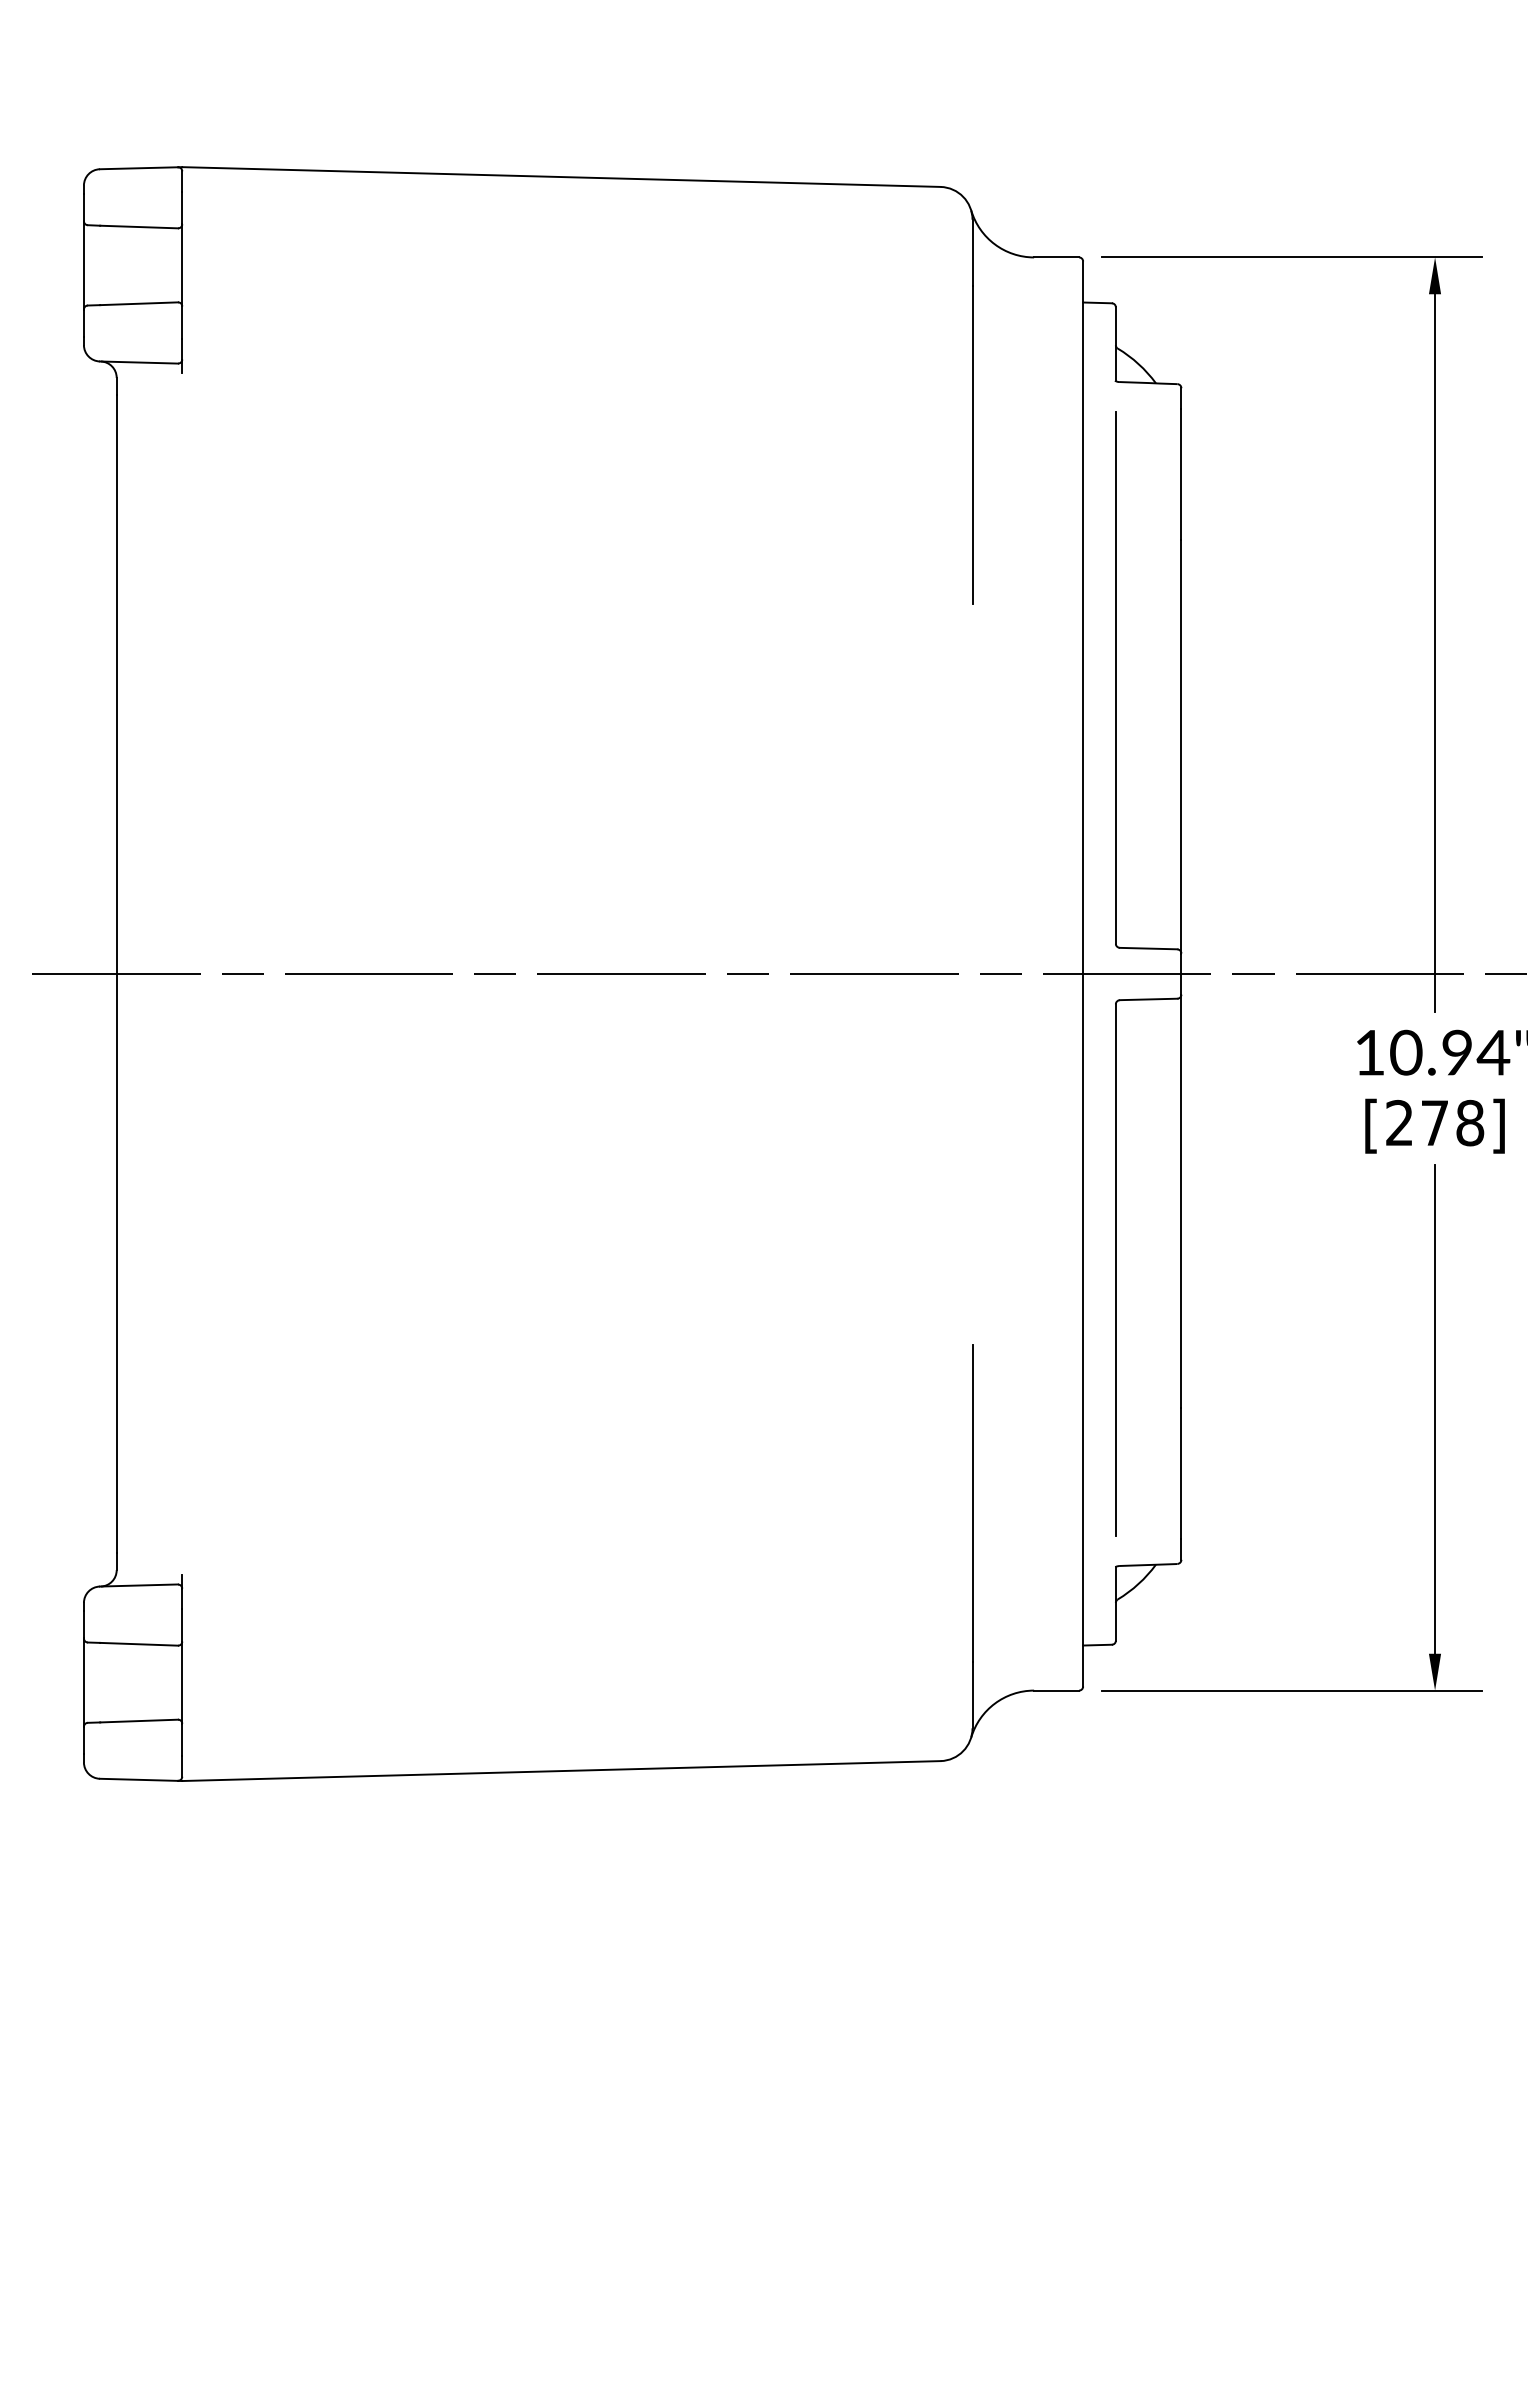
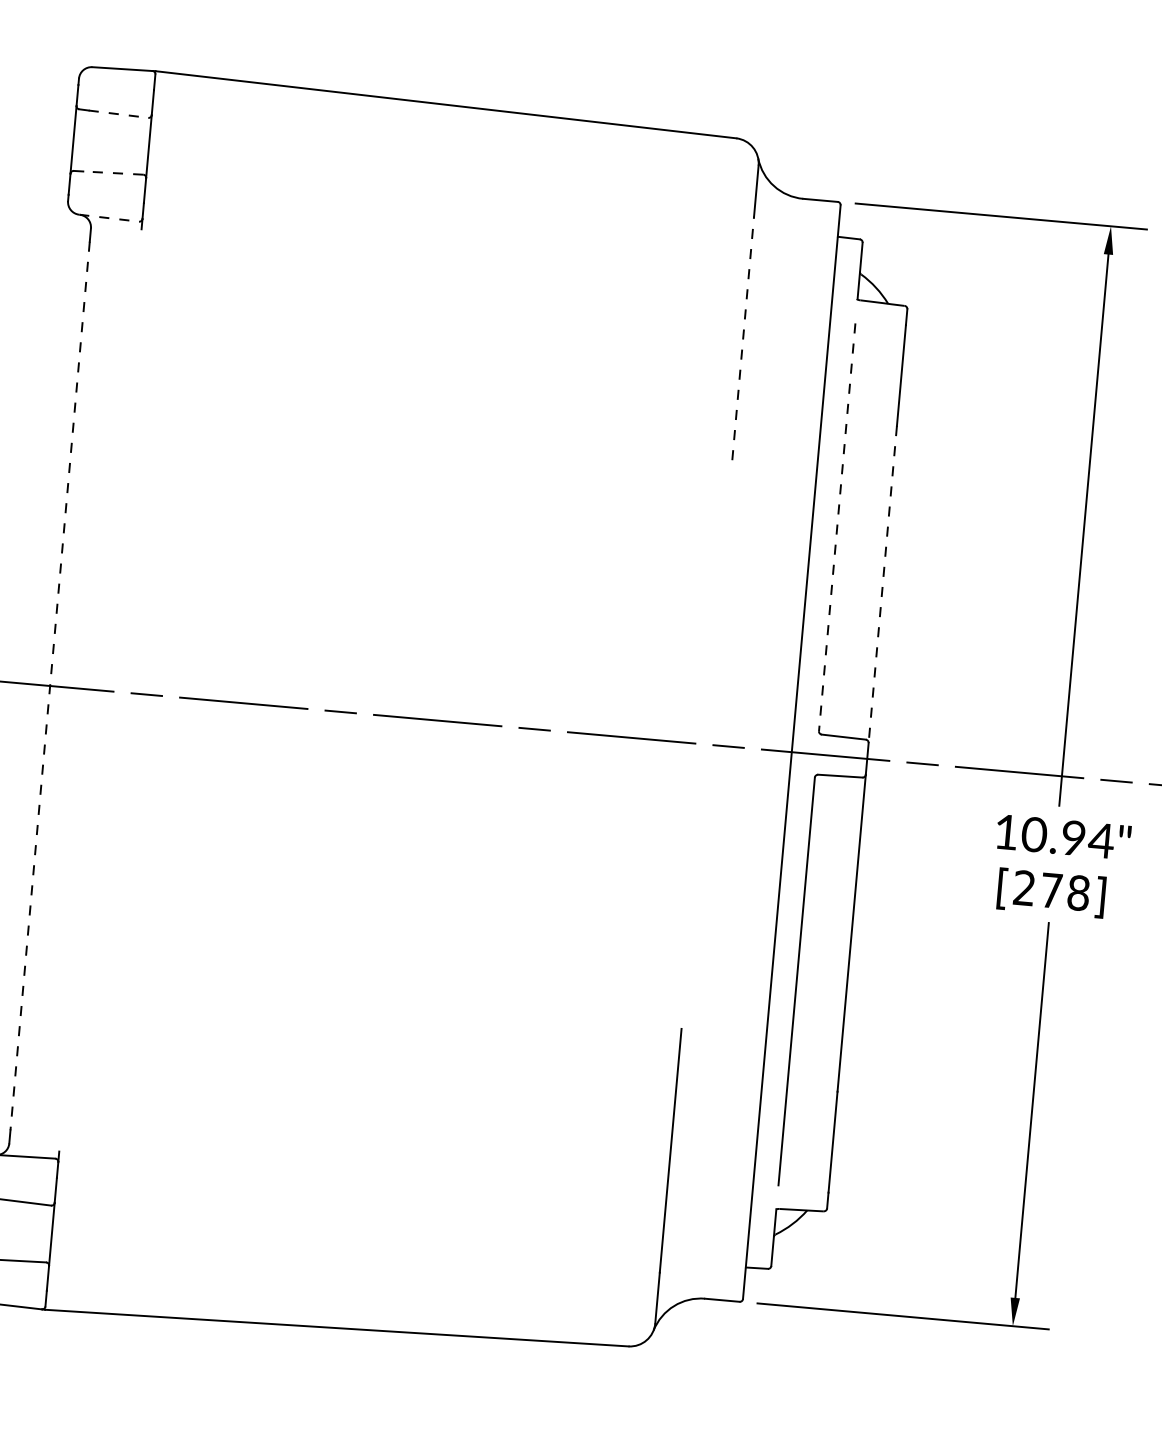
line: (139, 227) -> (118, 114), solid -> dashed
line: (139, 303) -> (113, 172), solid -> dashed
line: (139, 362) -> (109, 218), solid -> dashed
line: (972, 444) -> (743, 338), solid -> dashed
line: (1115, 678) -> (836, 527), solid -> dashed
line: (1181, 746) -> (882, 584), solid -> dashed
line: (116, 974) -> (49, 686), solid -> dashed

